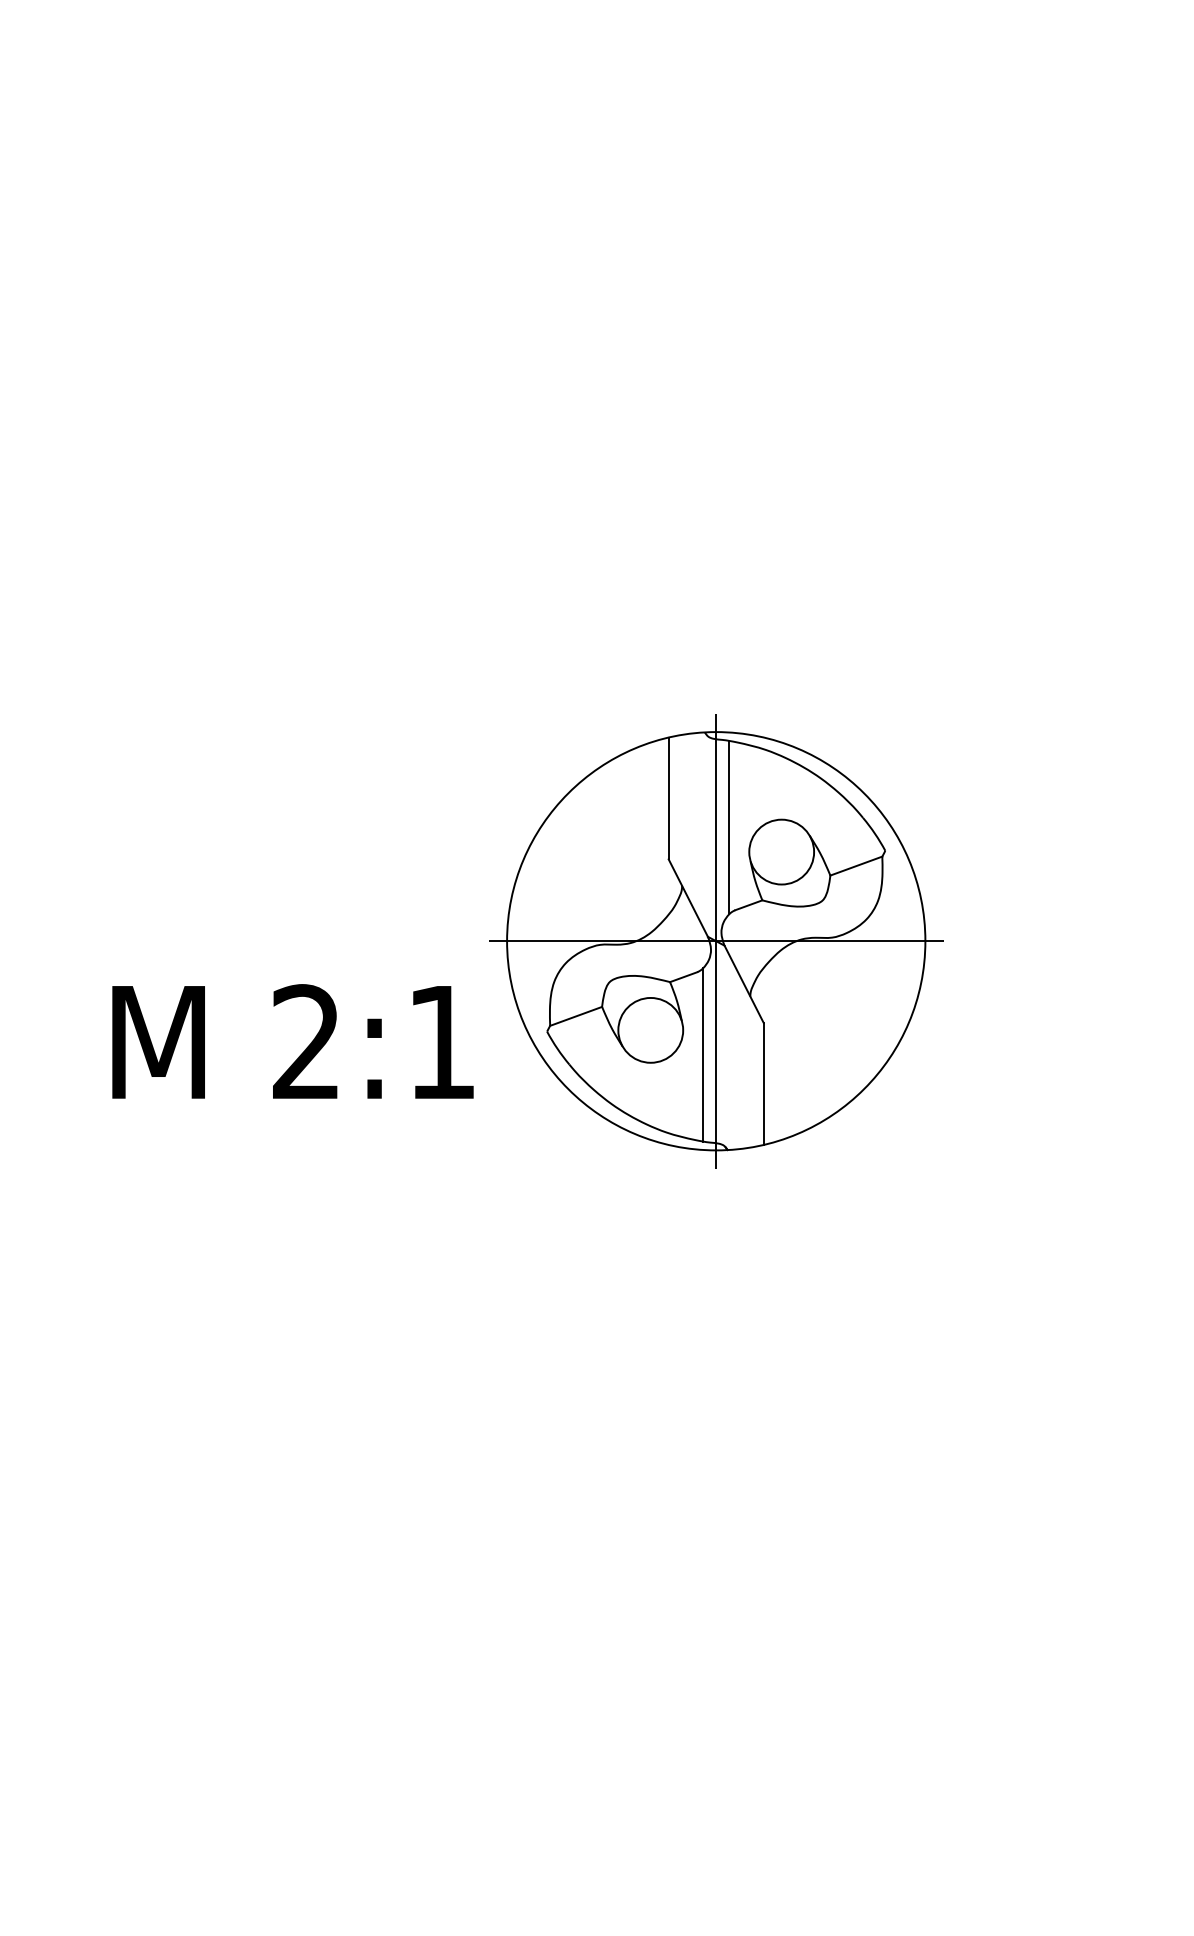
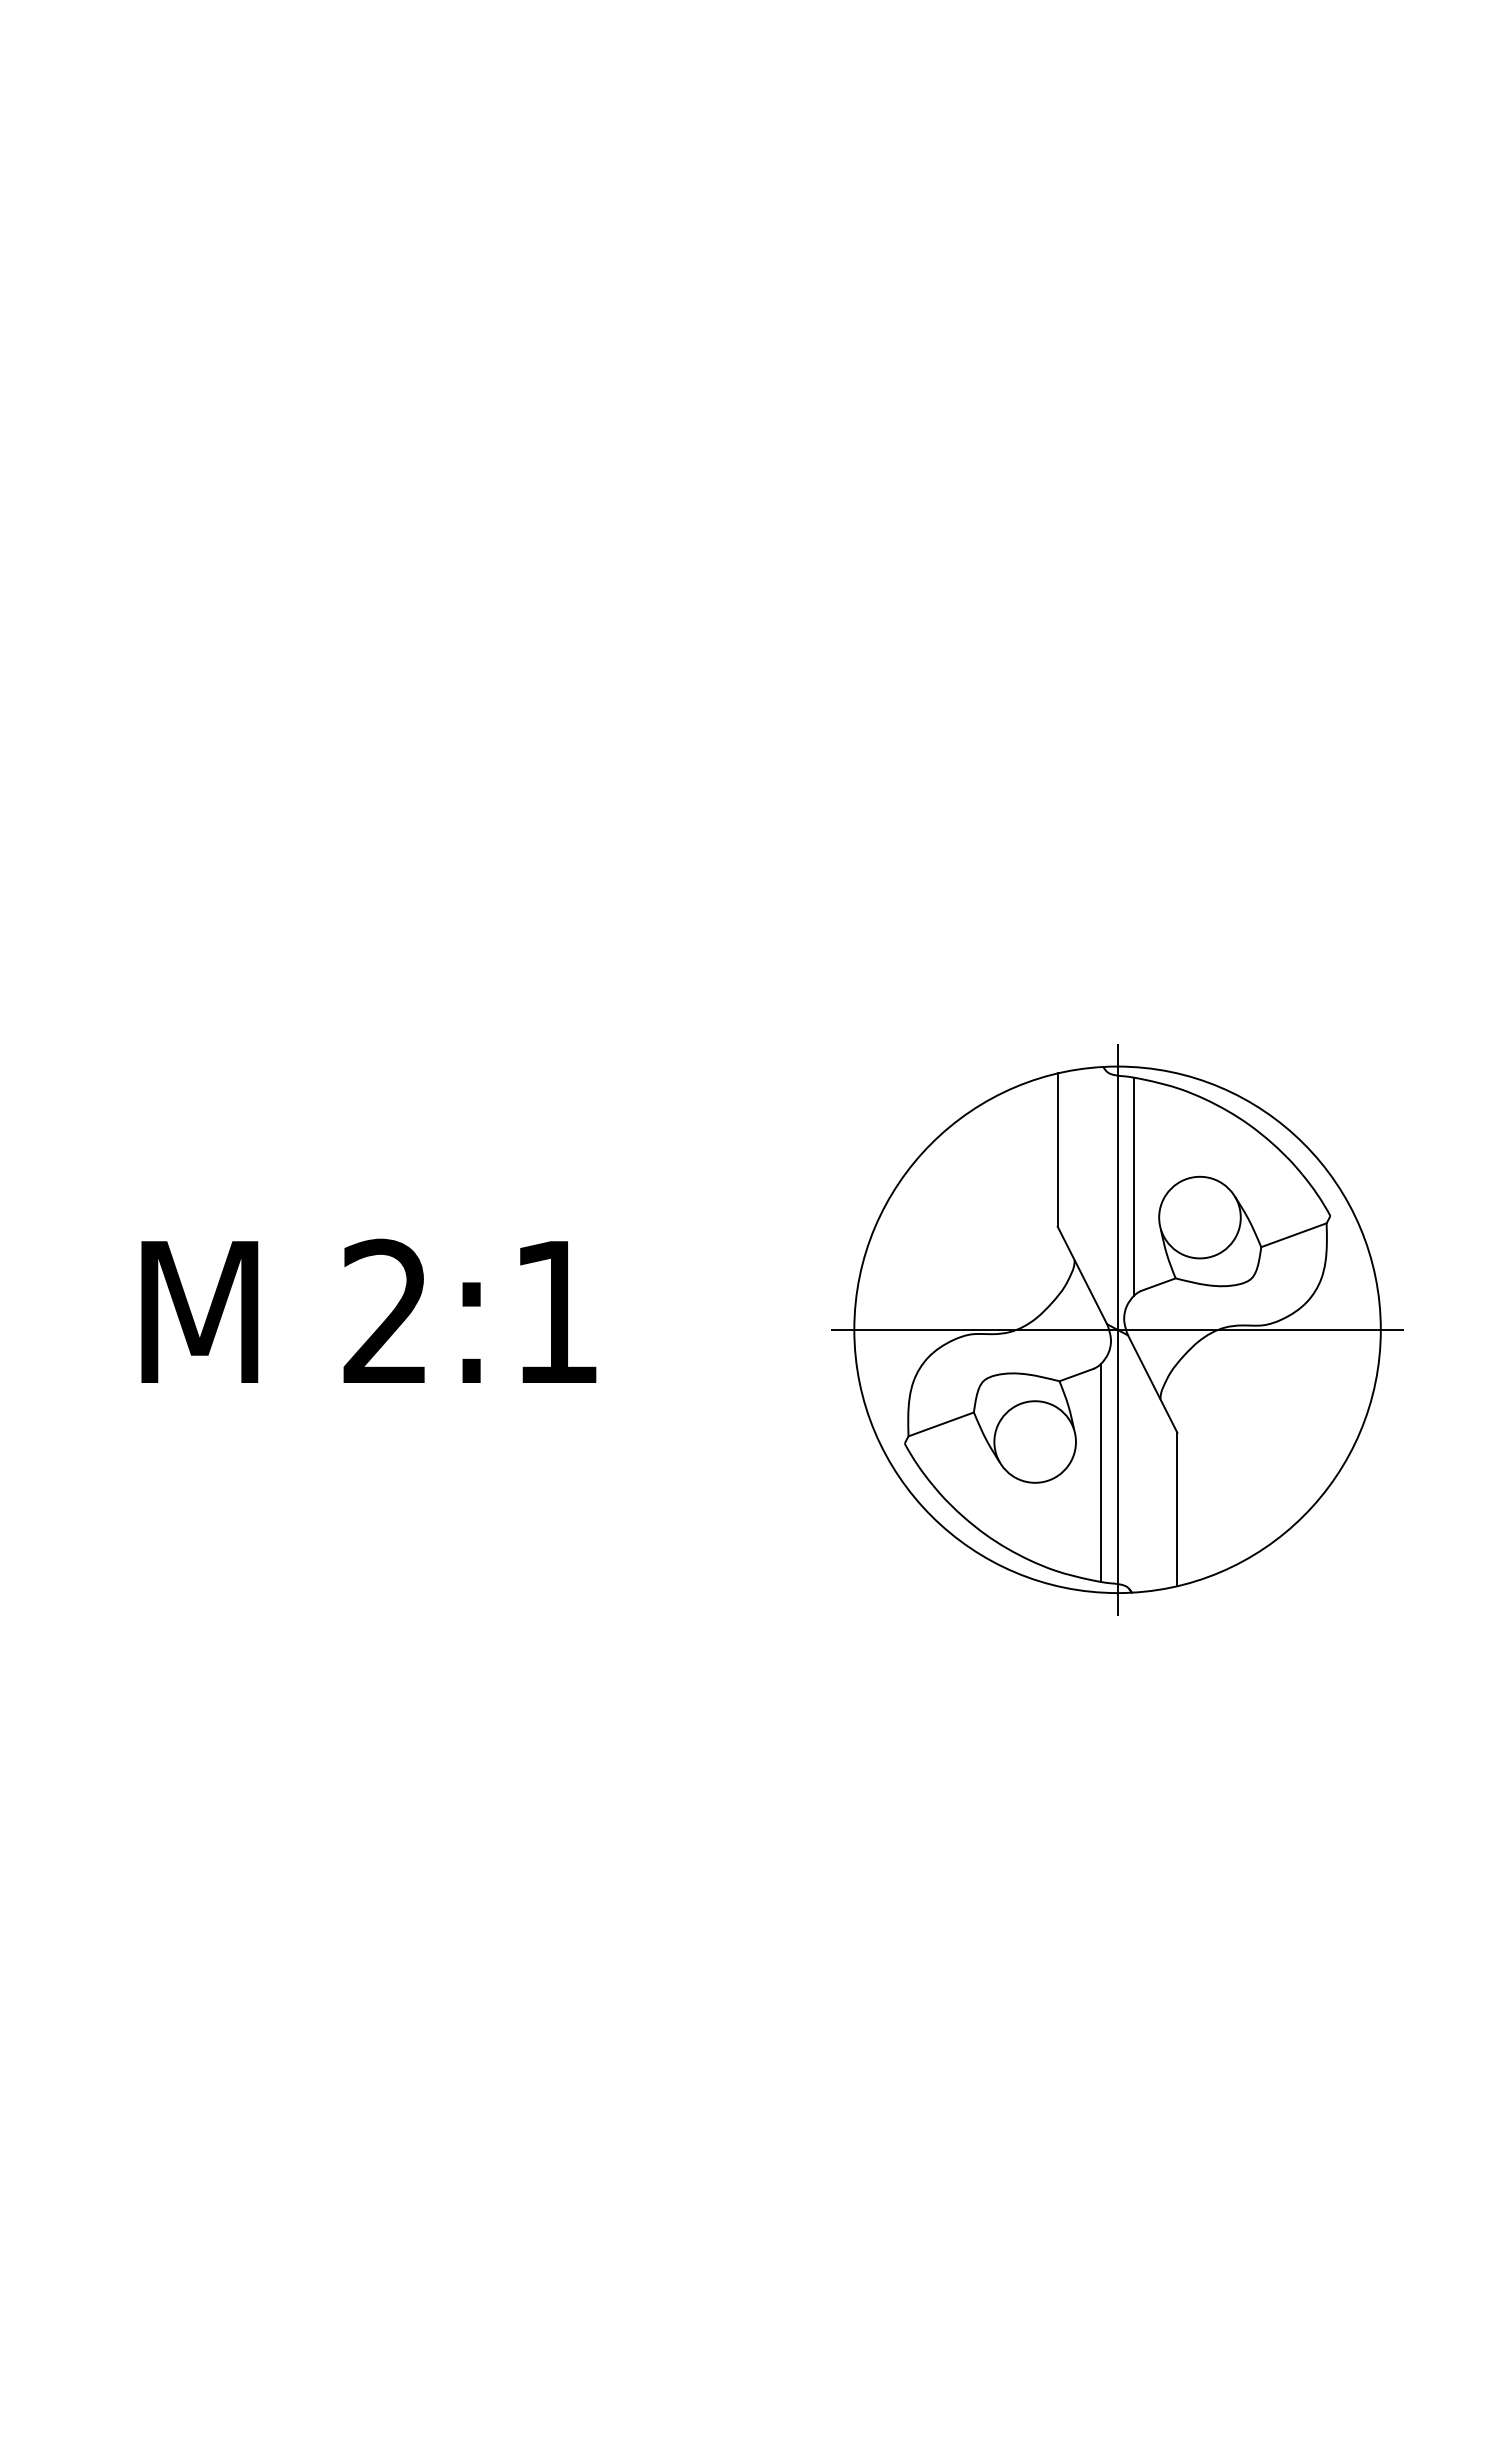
part: (716, 940) -> (1117, 1329), moved

